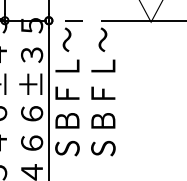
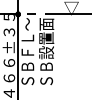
text: (103, 66) -> (46, 38), ＳＢＦＬ～ -> ＳＢ設置面

